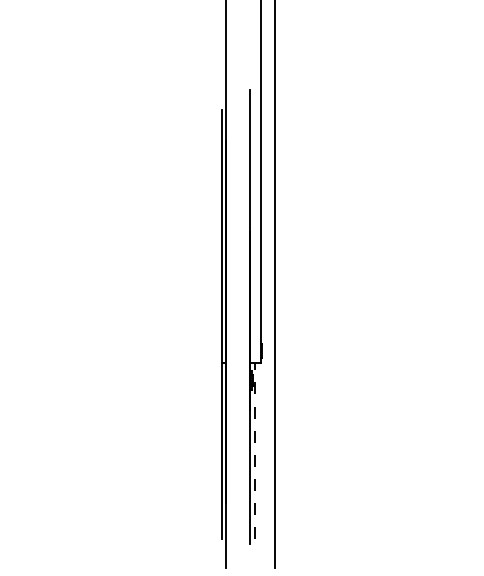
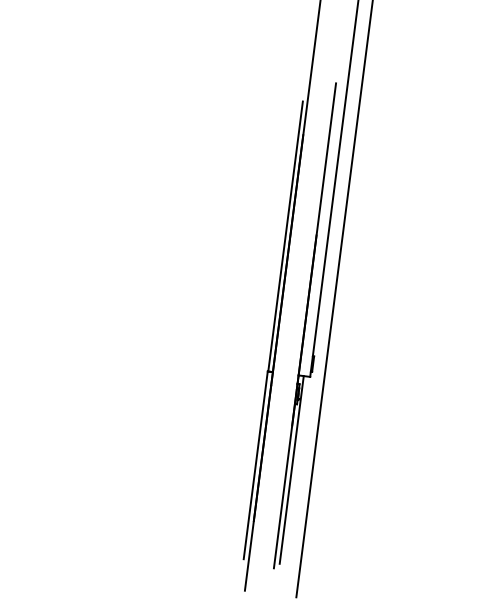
line: (255, 451) -> (291, 470), dashed -> solid

